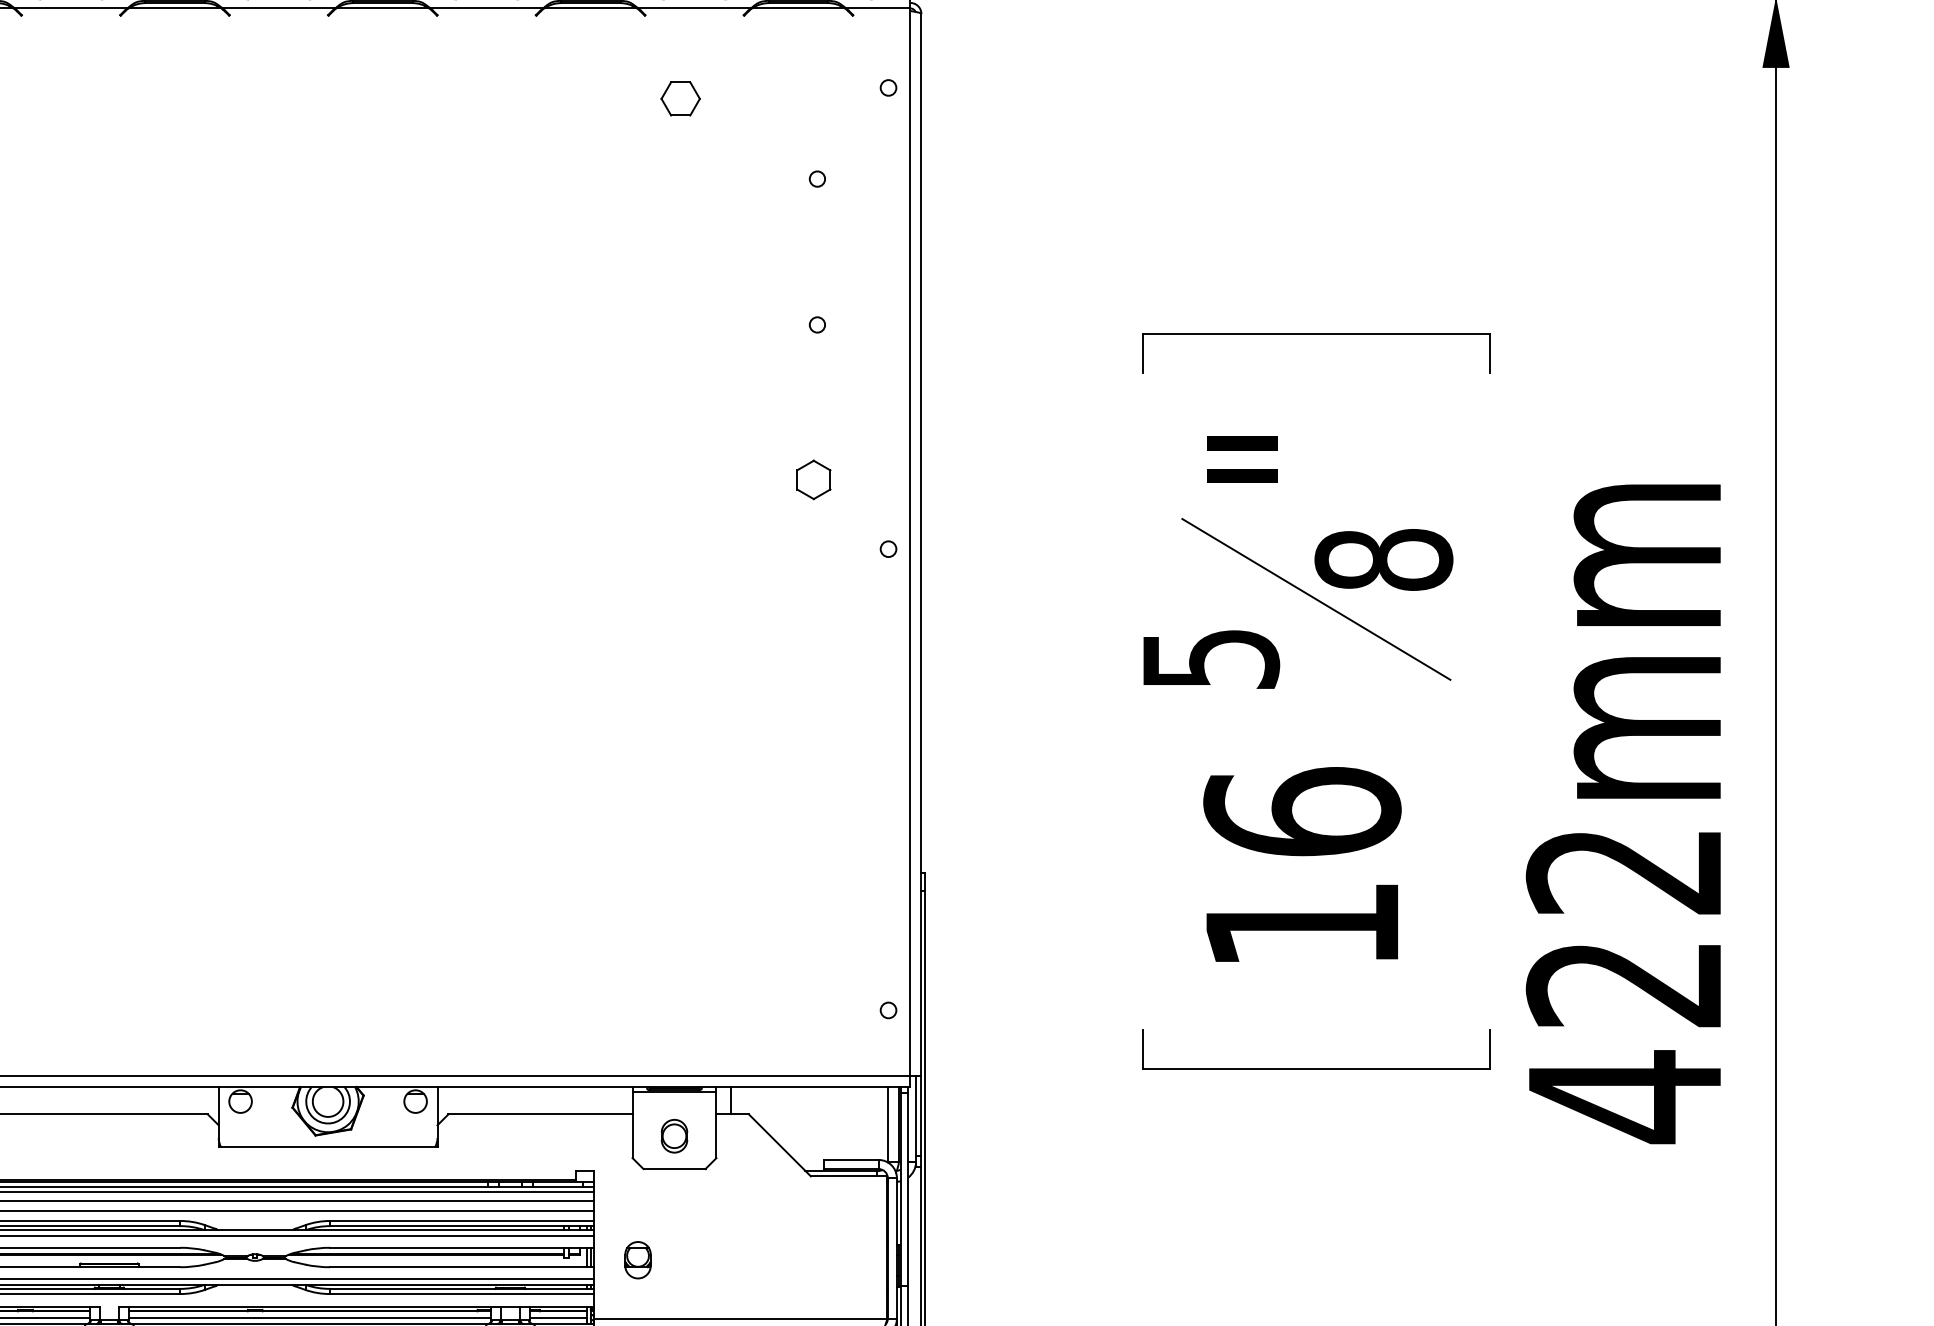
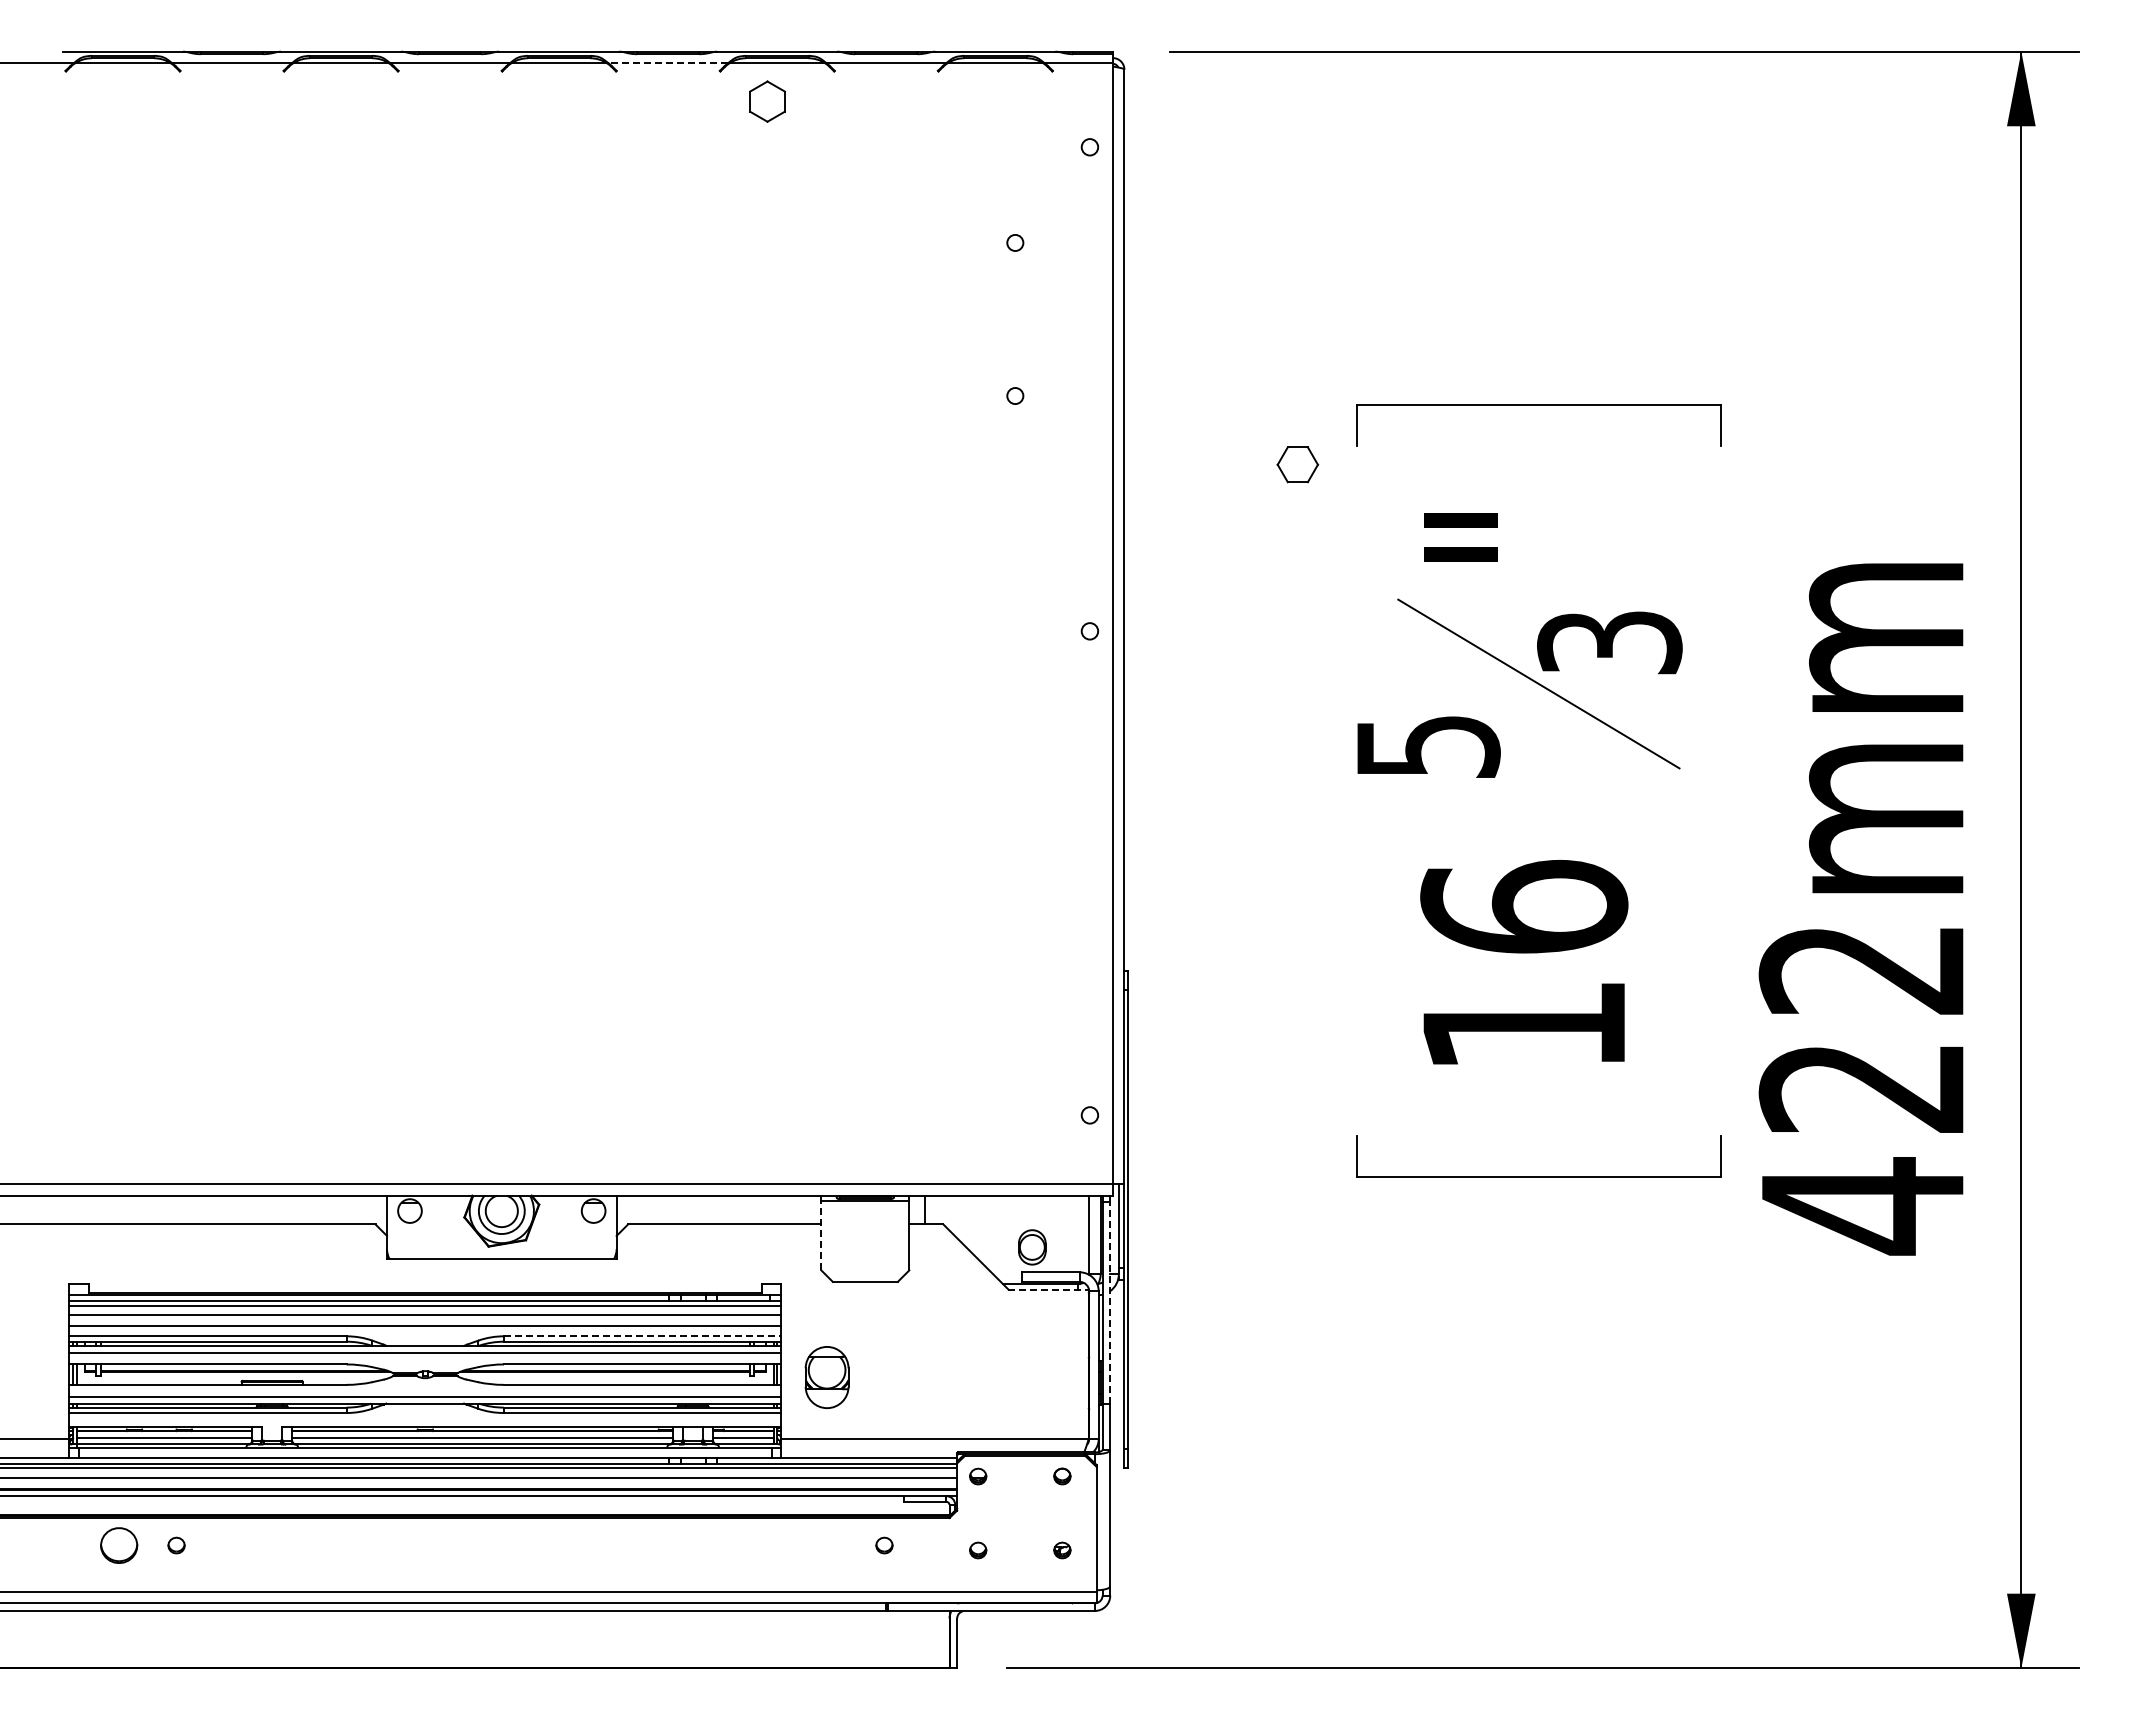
line: (485, 8) -> (667, 63), solid -> dashed
part: (680, 98) -> (1297, 464), moved
part: (813, 479) -> (767, 101), moved
text: (1383, 559) -> (1609, 642), 8 -> 3
line: (632, 1124) -> (821, 1235), solid -> dashed
part: (674, 1136) -> (1032, 1247), moved
line: (850, 1176) -> (1049, 1289), solid -> dashed
line: (908, 1188) -> (1110, 1302), solid -> dashed
line: (462, 1221) -> (642, 1336), solid -> dashed
part: (637, 1260) -> (826, 1377), size x1.6

